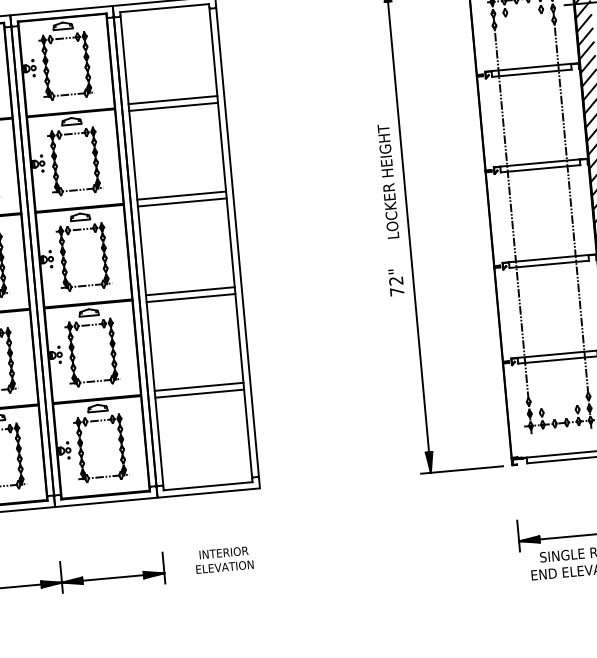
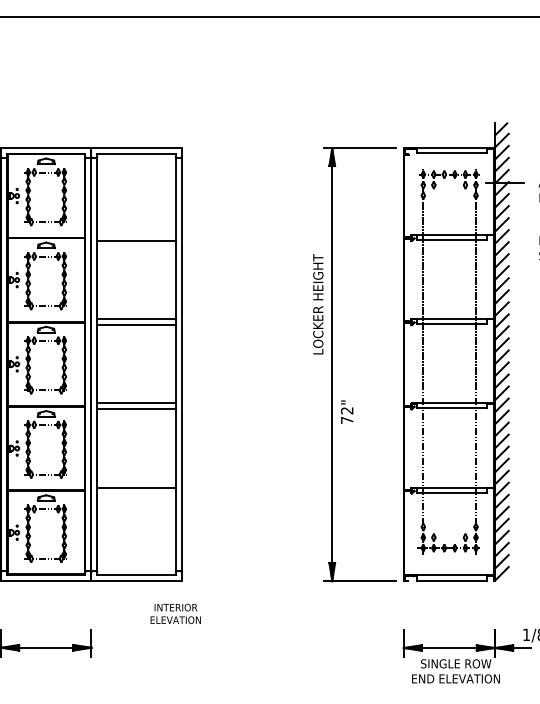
line: (172, 100) -> (136, 235), removed
text: (388, 181) -> (318, 304), moved
text: (396, 281) -> (347, 411), moved
line: (199, 393) -> (136, 493), removed
text: (223, 559) -> (175, 613), moved

